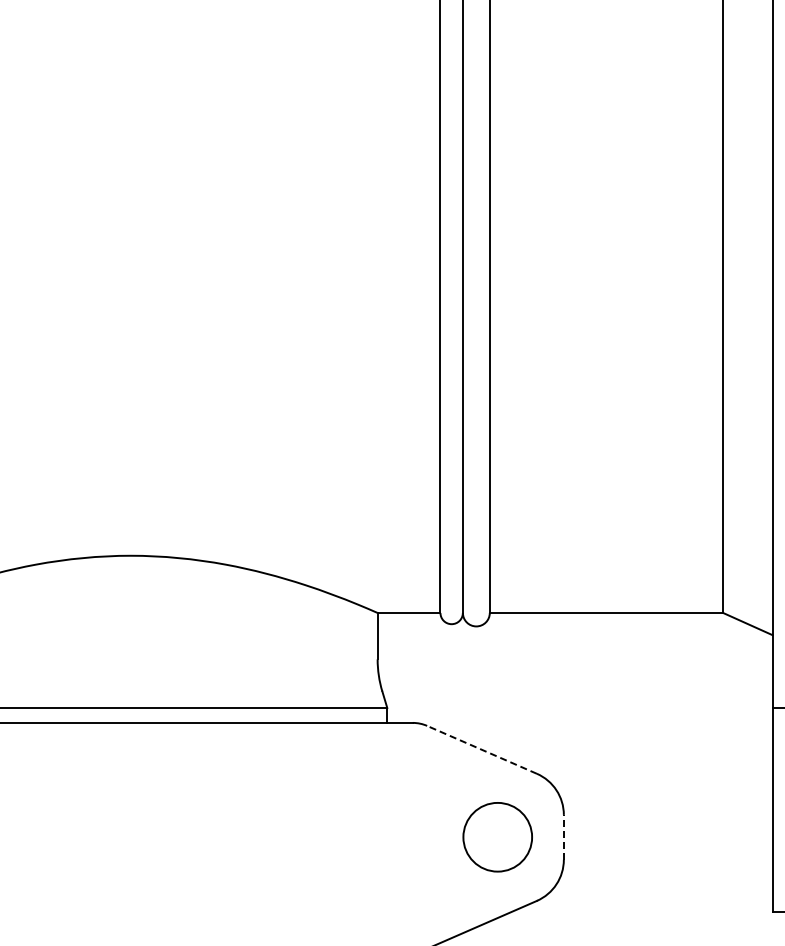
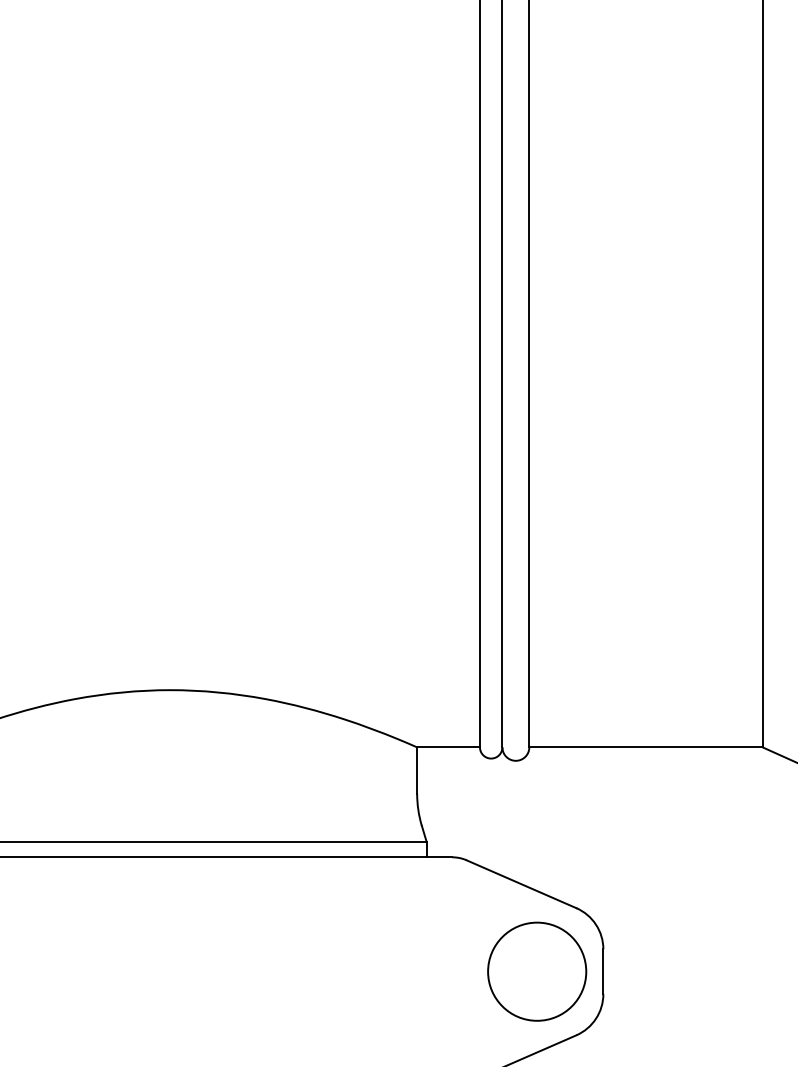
line: (481, 750) -> (521, 884), dashed -> solid
circle: (497, 837) -> (537, 971), size x1.43
line: (563, 837) -> (603, 971), dashed -> solid

